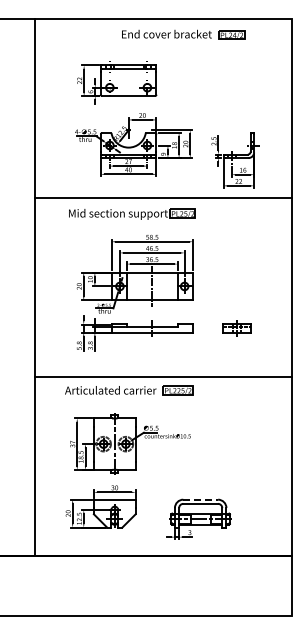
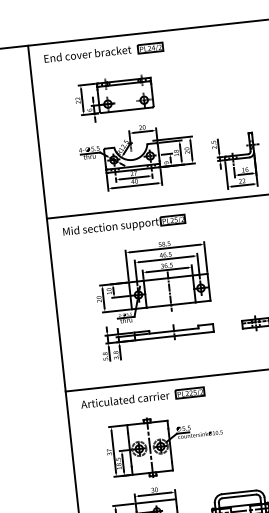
part: (183, 34) -> (103, 52), moved
part: (132, 213) -> (124, 225), moved
part: (129, 390) -> (143, 398), moved
line: (201, 499) -> (239, 492), dashed -> solid

